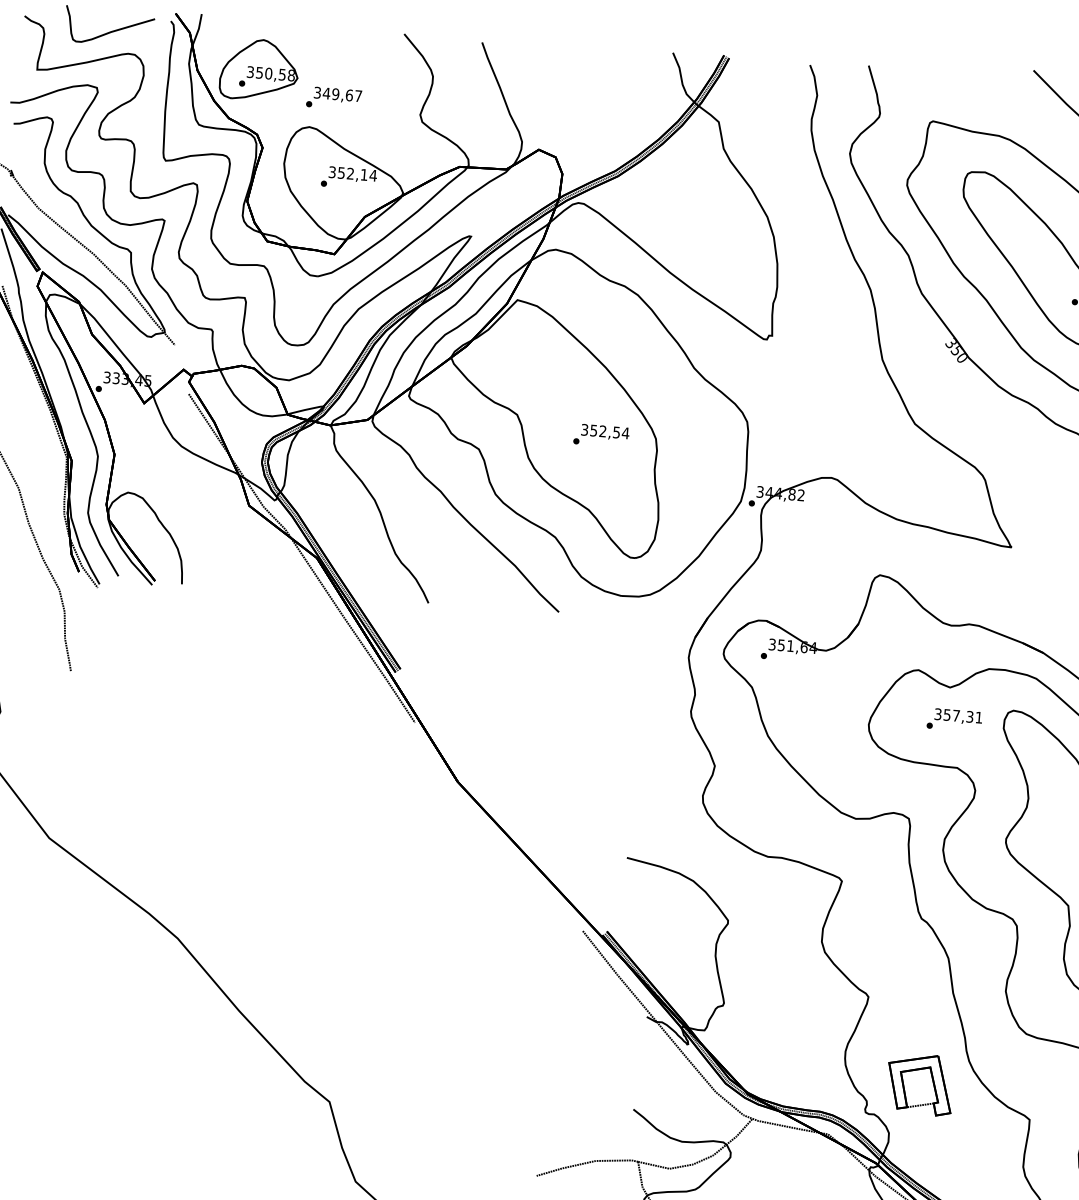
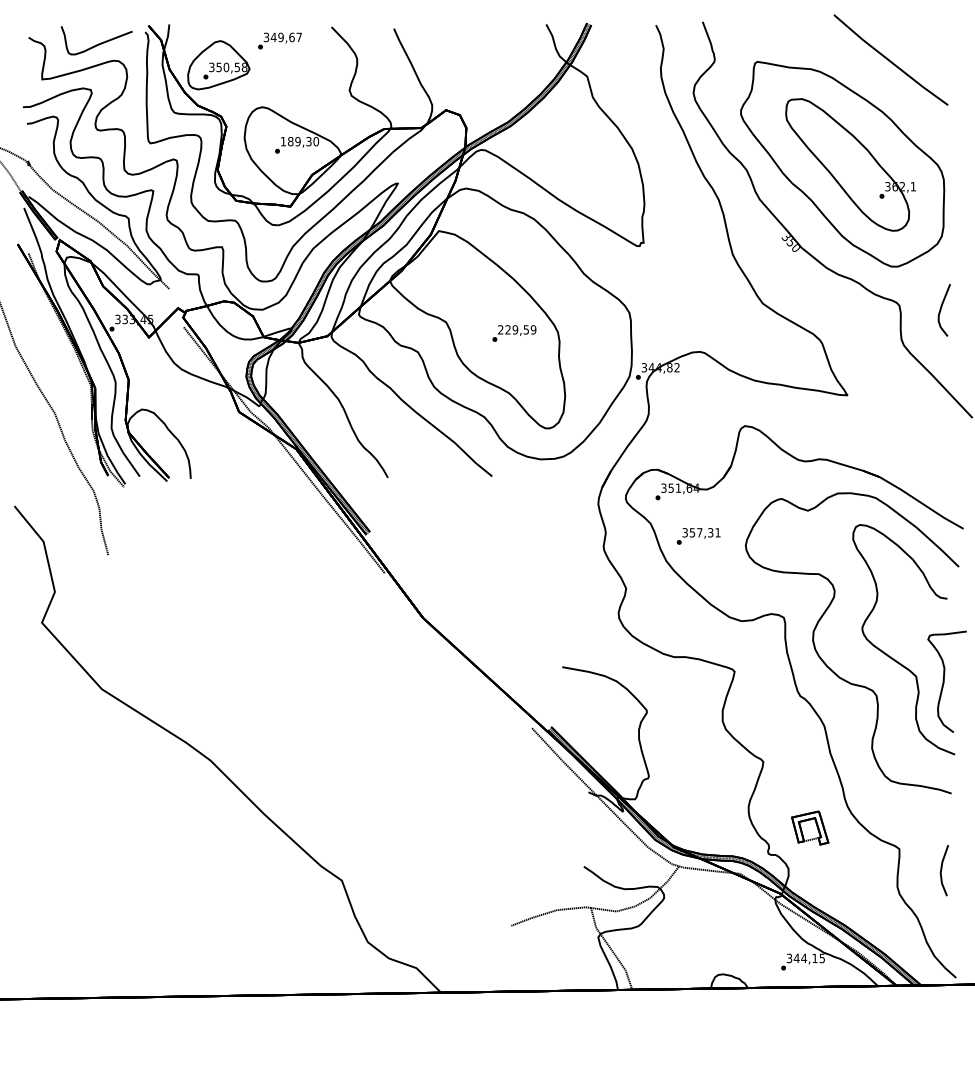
text: (333, 97) -> (279, 40), moved
text: (352, 173) -> (299, 141), 352,14 -> 189,30
text: (605, 431) -> (517, 329), 352,54 -> 229,59
text: (954, 720) -> (698, 536), moved
part: (920, 1083) -> (810, 827), size x0.7

